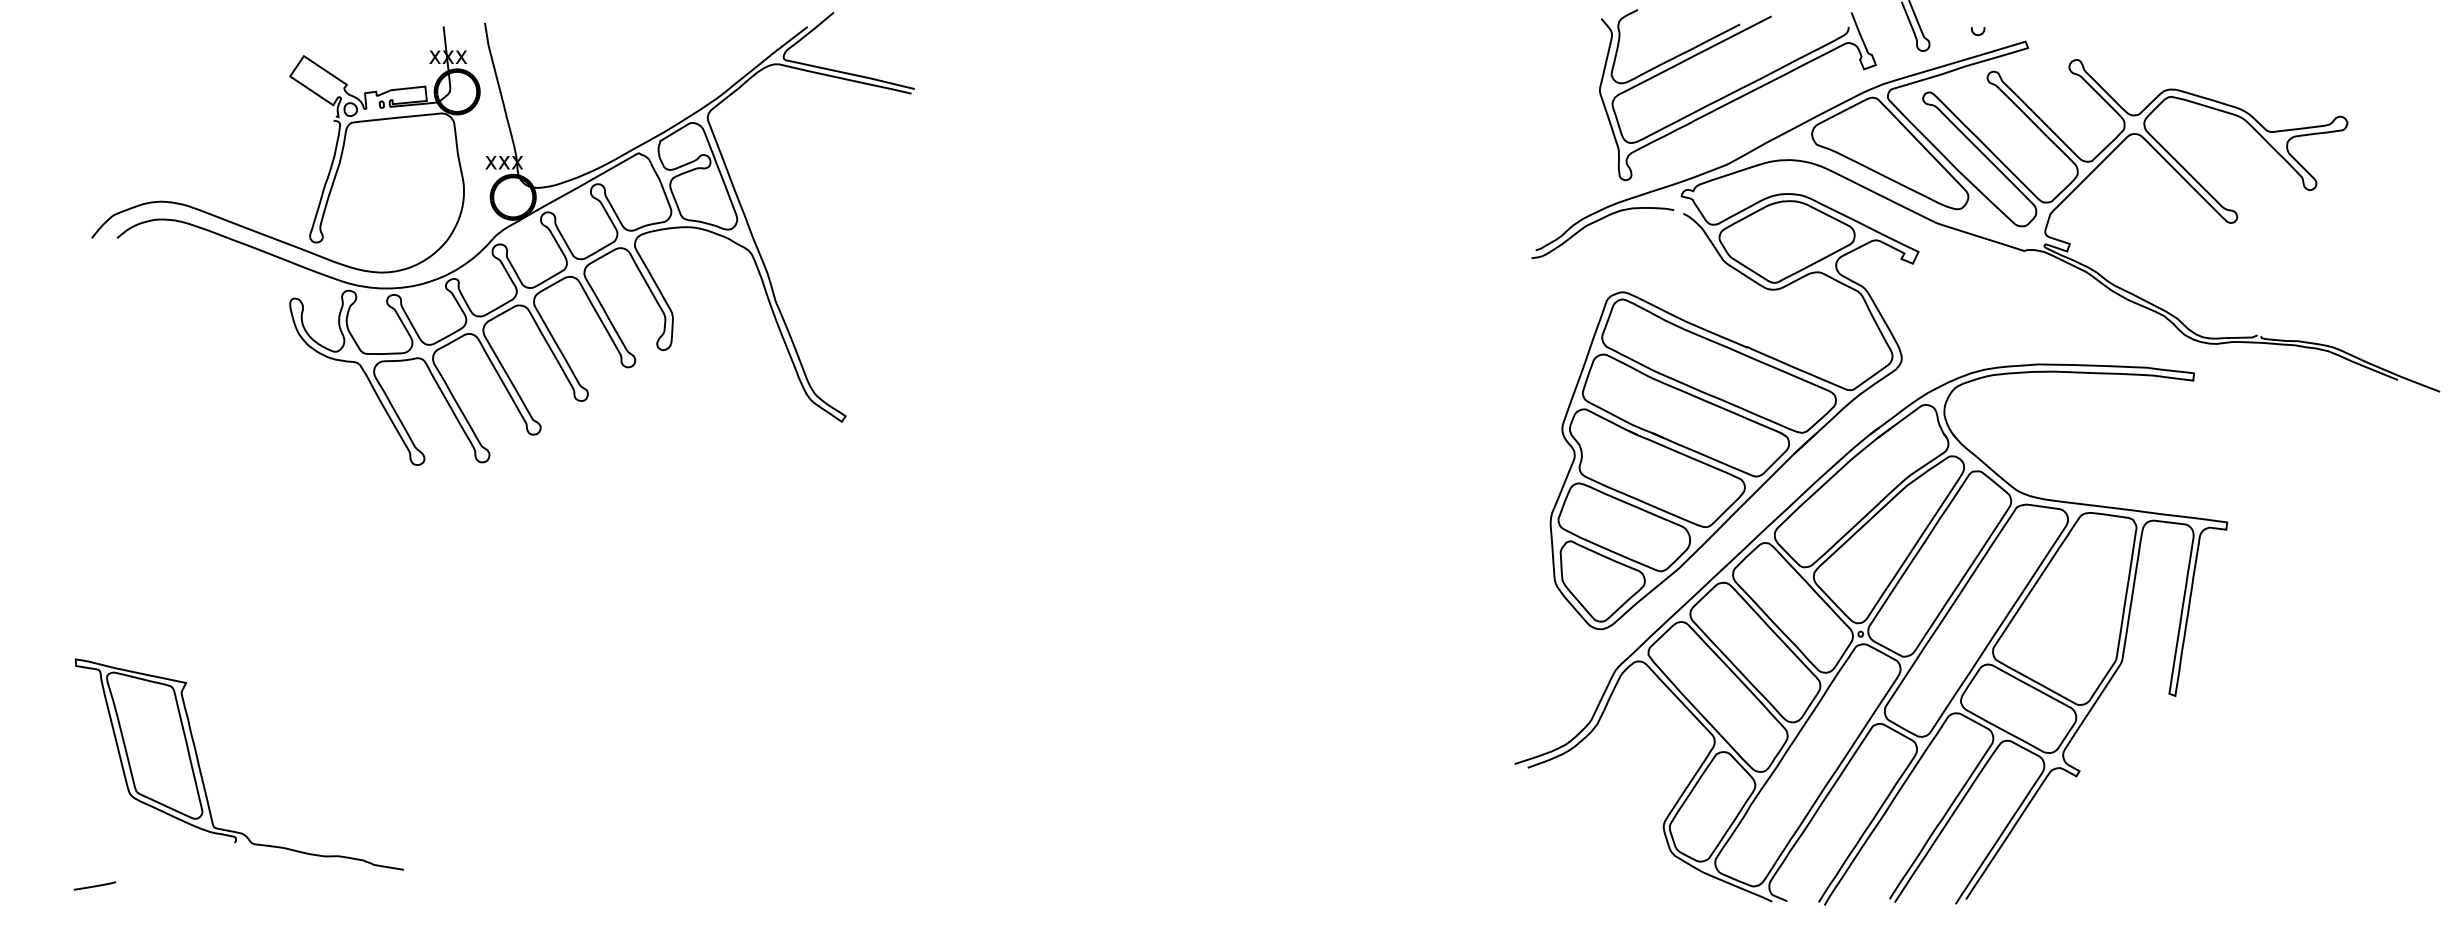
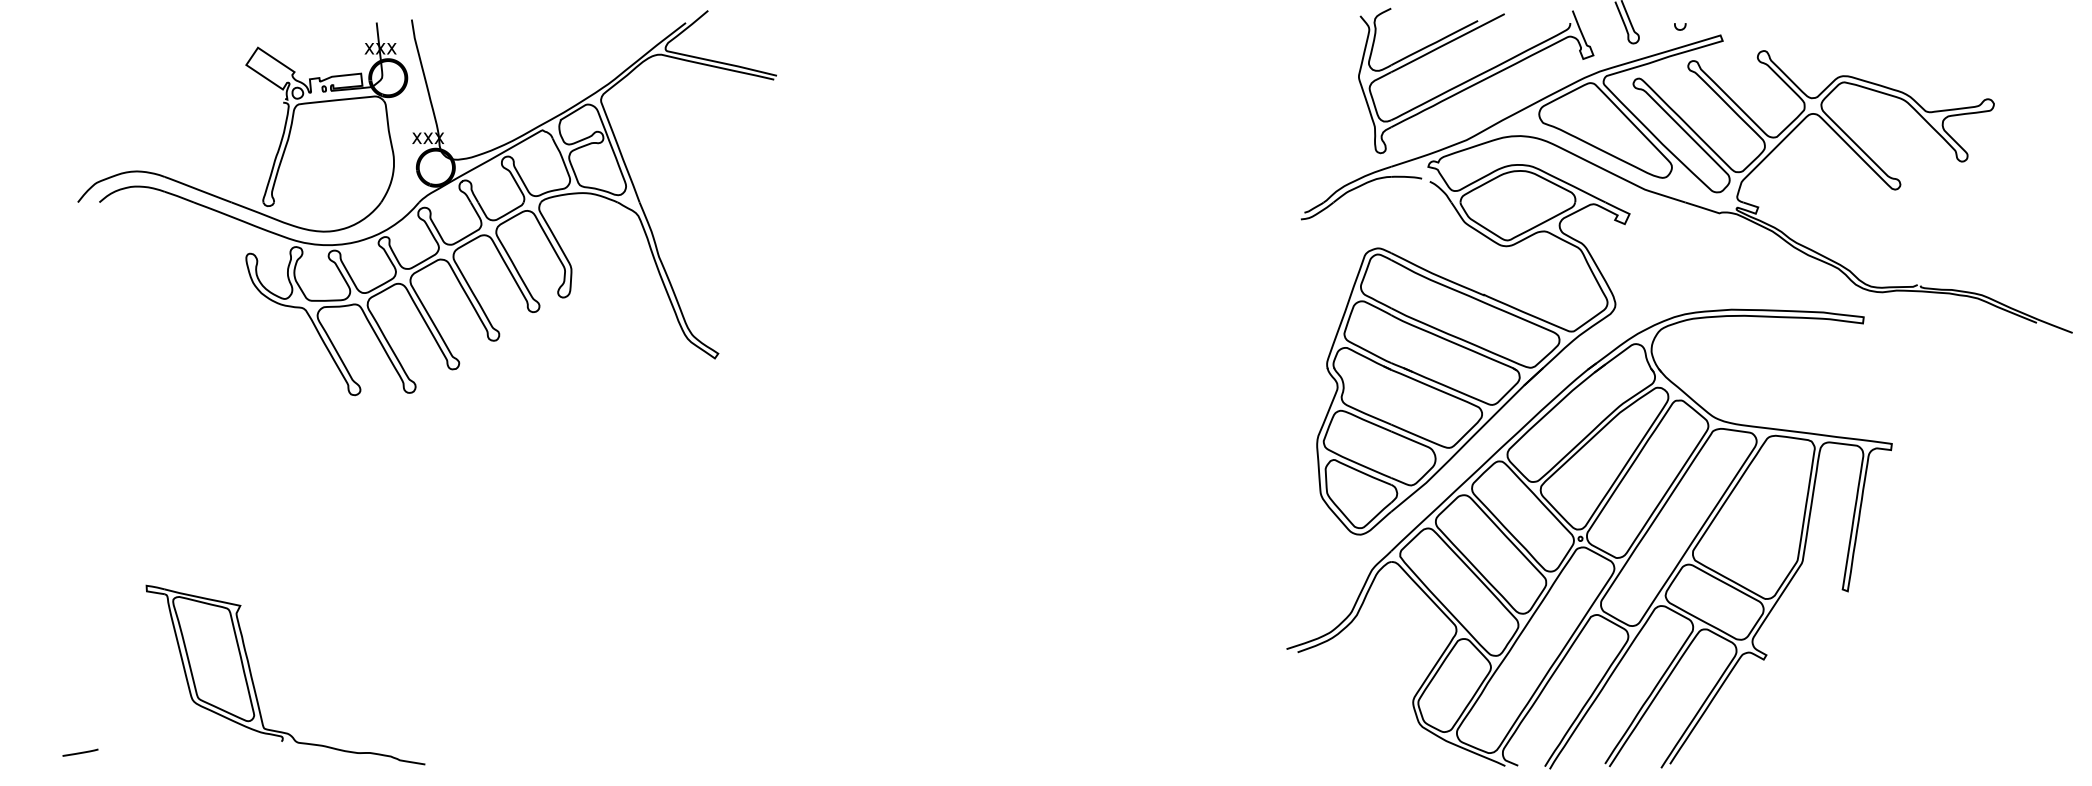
part: (202, 775) -> (254, 684), moved

